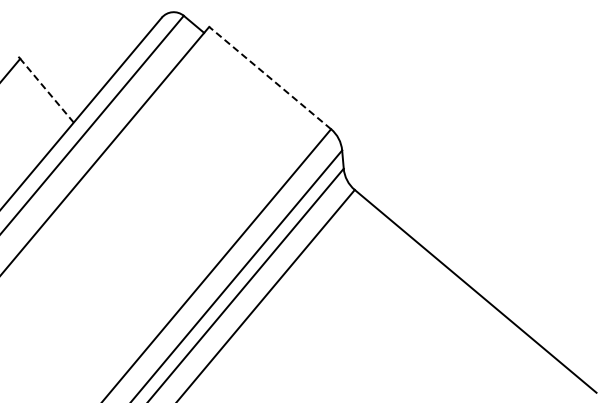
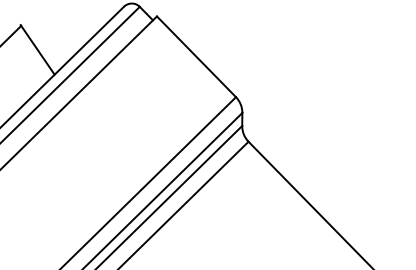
line: (270, 78) -> (196, 57), dashed -> solid
line: (47, 90) -> (38, 50), dashed -> solid

